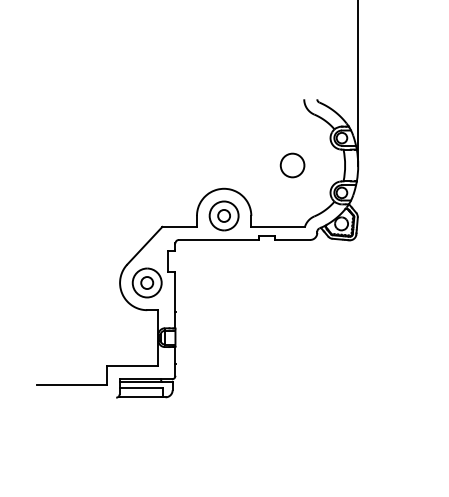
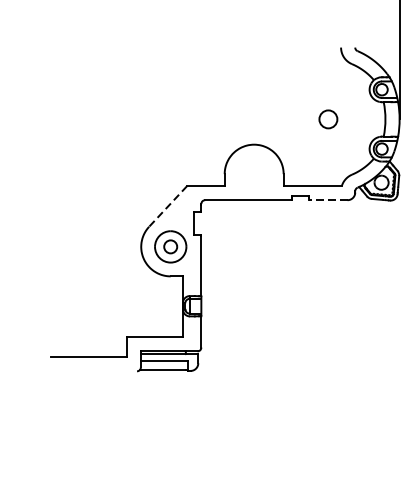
circle: (292, 165) -> (328, 119), size x0.7
part: (223, 215) -> (253, 173), removed
line: (292, 239) -> (328, 199), solid -> dashed
line: (144, 245) -> (167, 206), solid -> dashed

